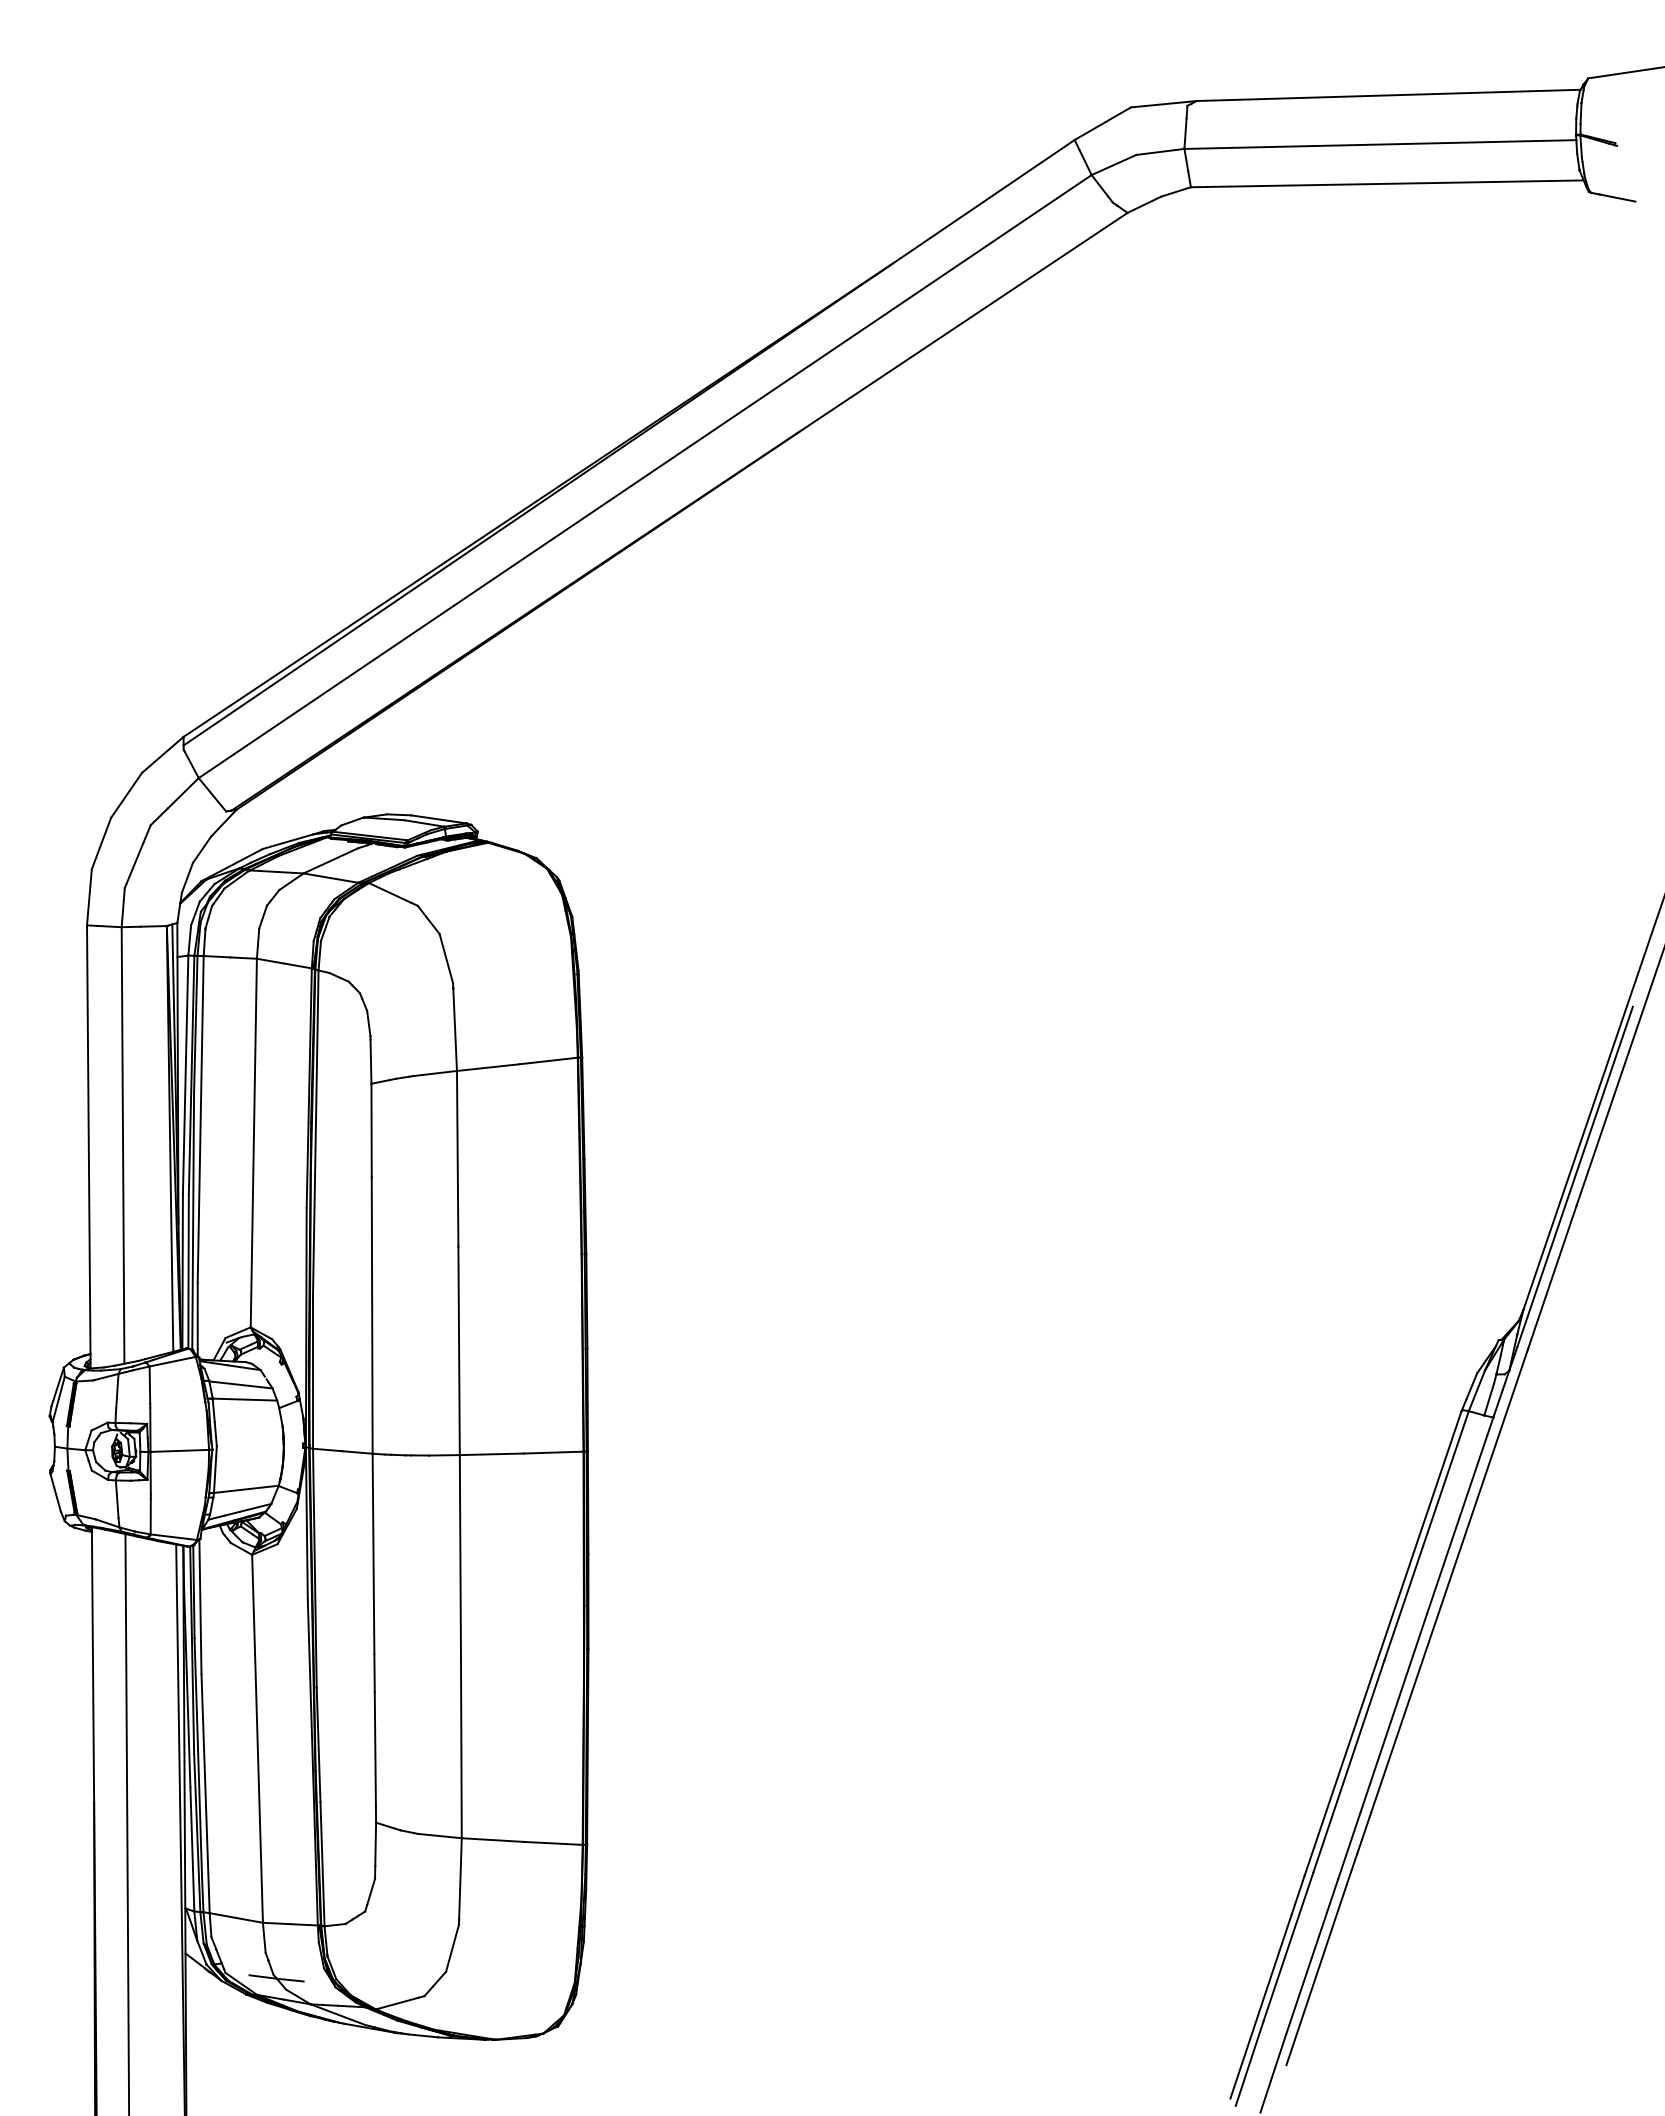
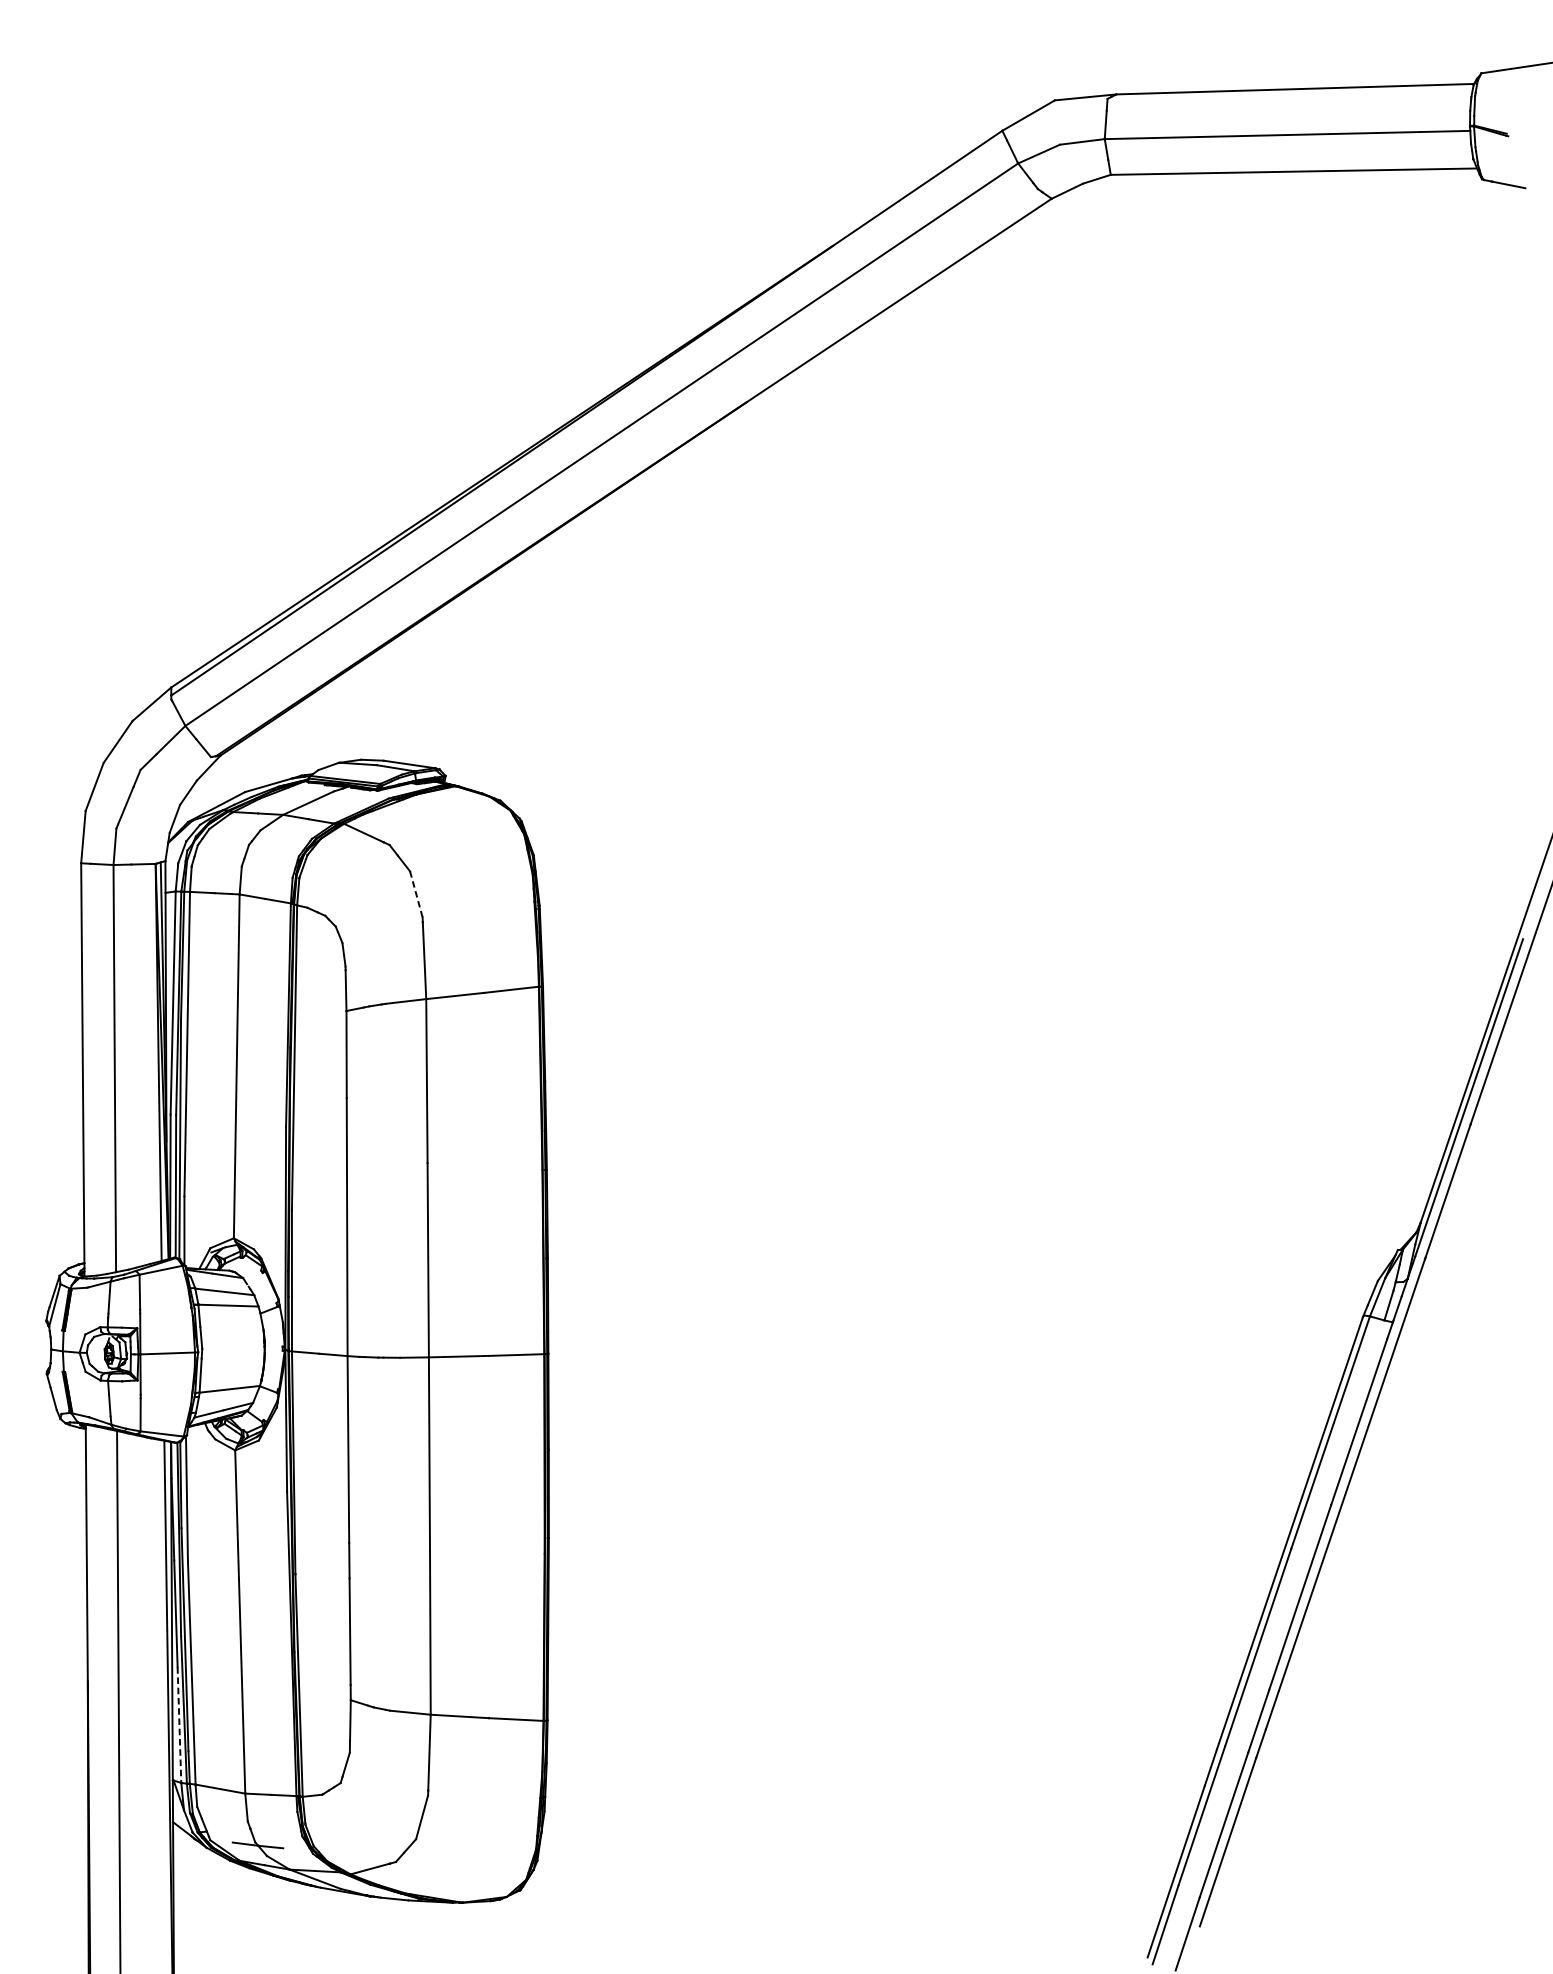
line: (446, 958) -> (416, 894), solid -> dashed
line: (192, 1849) -> (179, 1725), solid -> dashed

